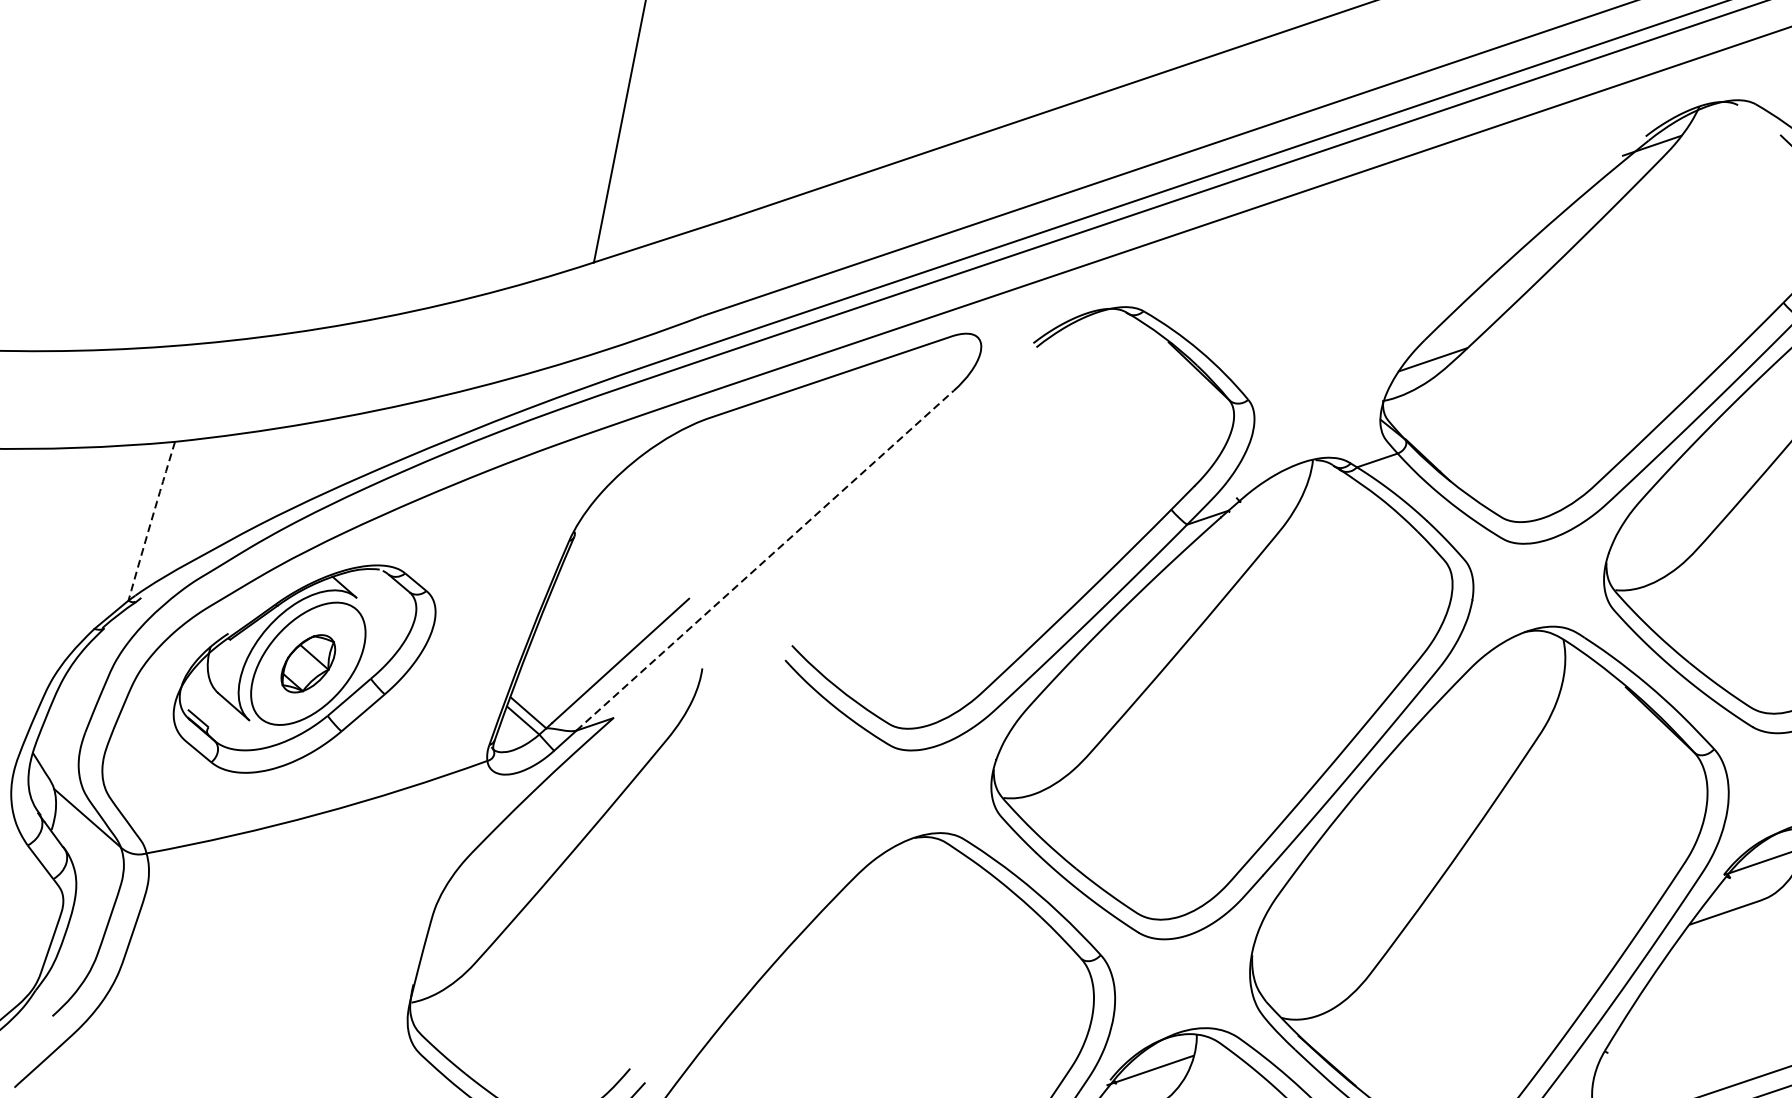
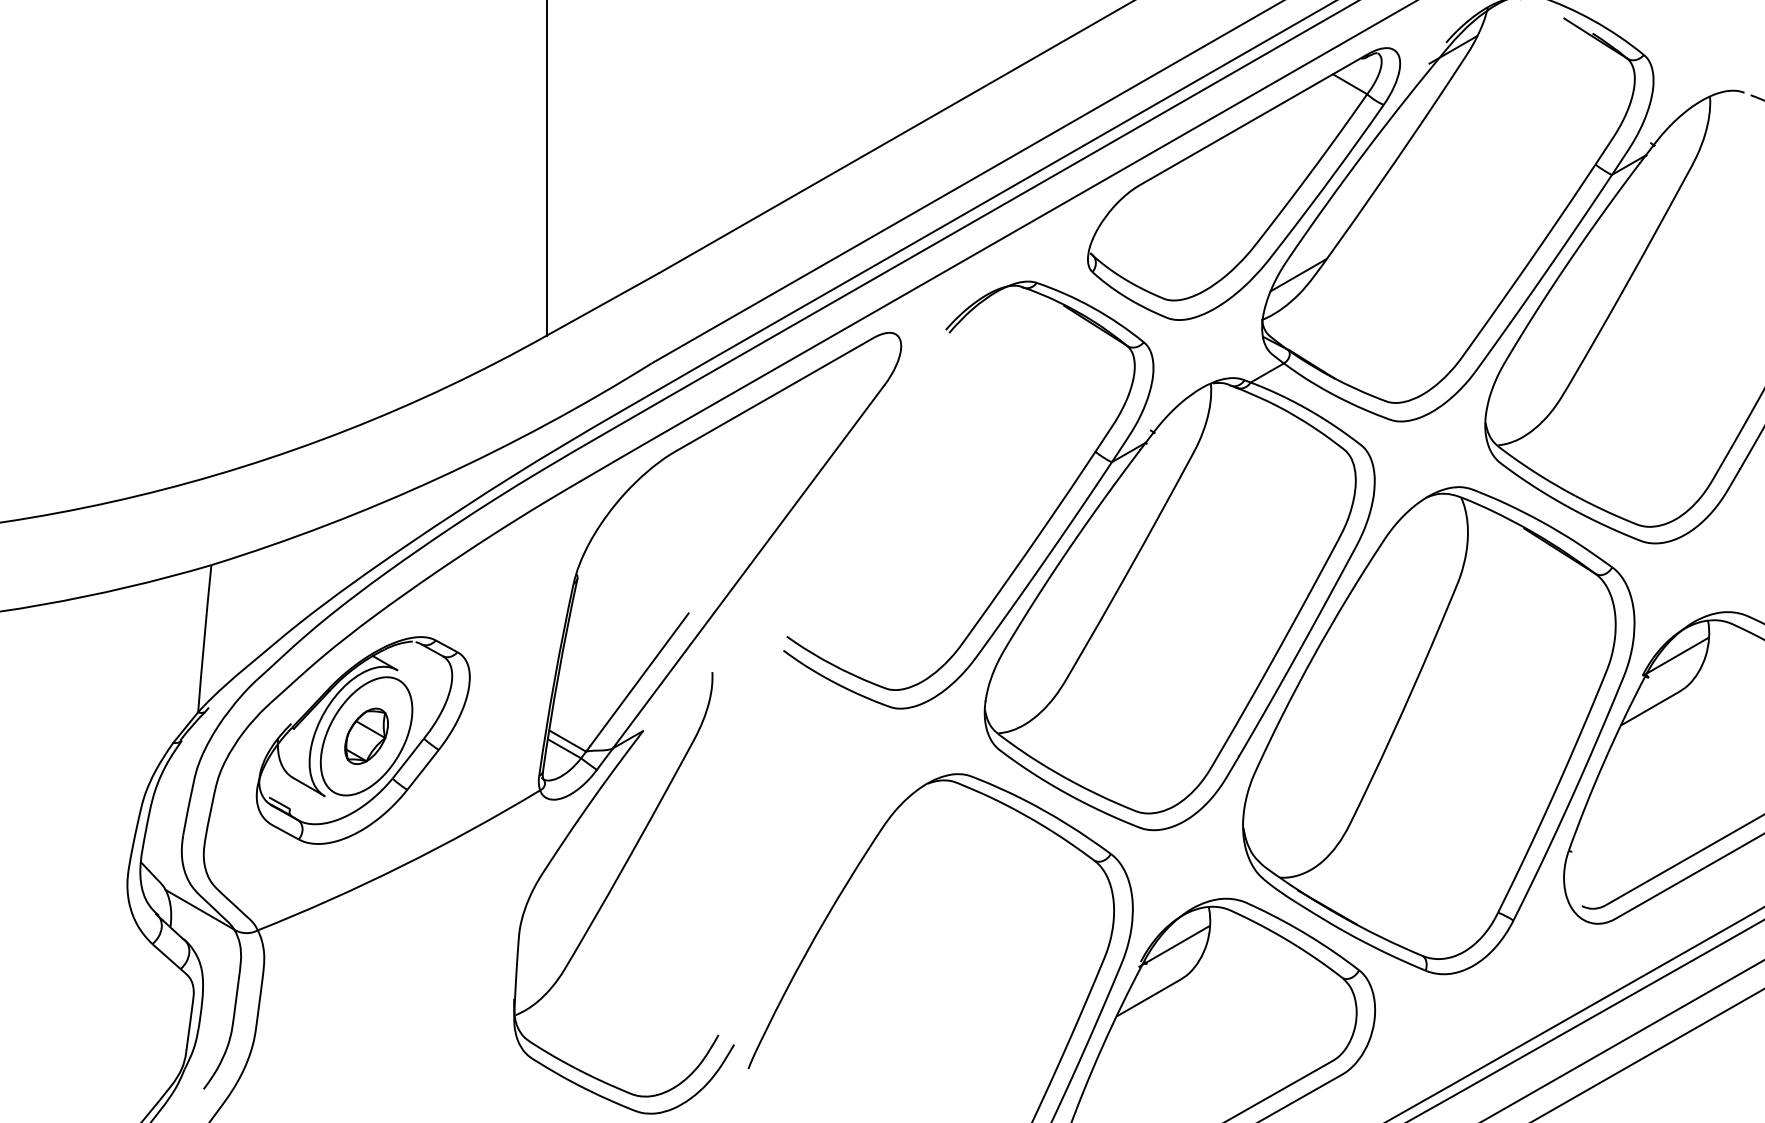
part: (1393, 247) -> (1244, 183), added
arc: (151, 520) -> (204, 638), dashed -> solid
line: (765, 560) -> (748, 566), dashed -> solid

